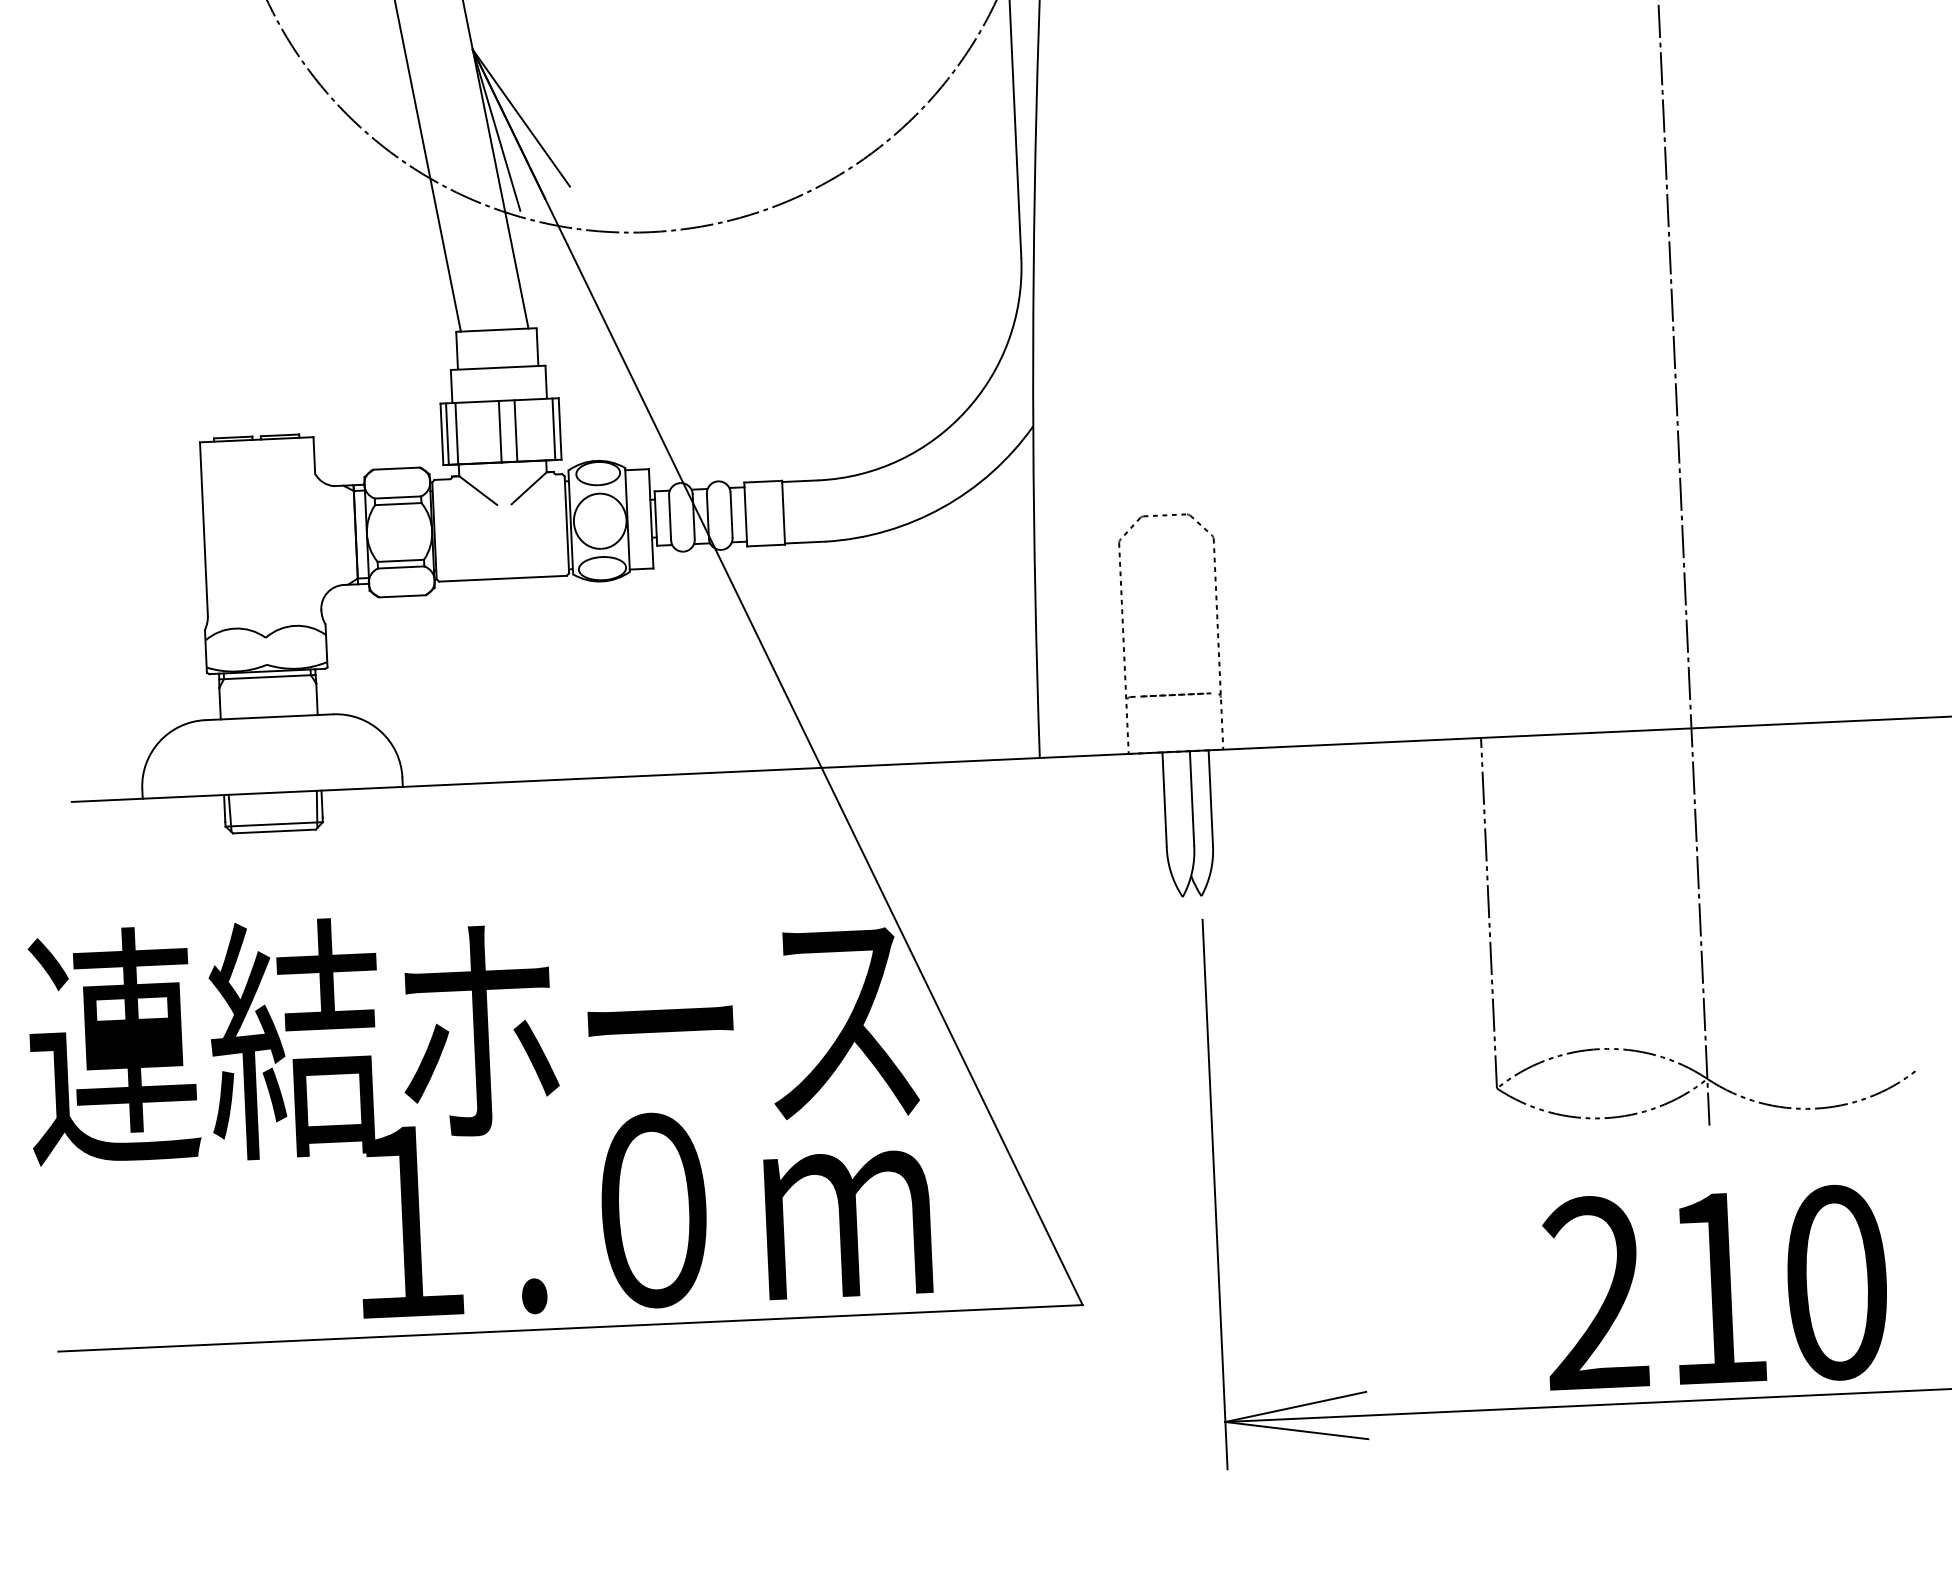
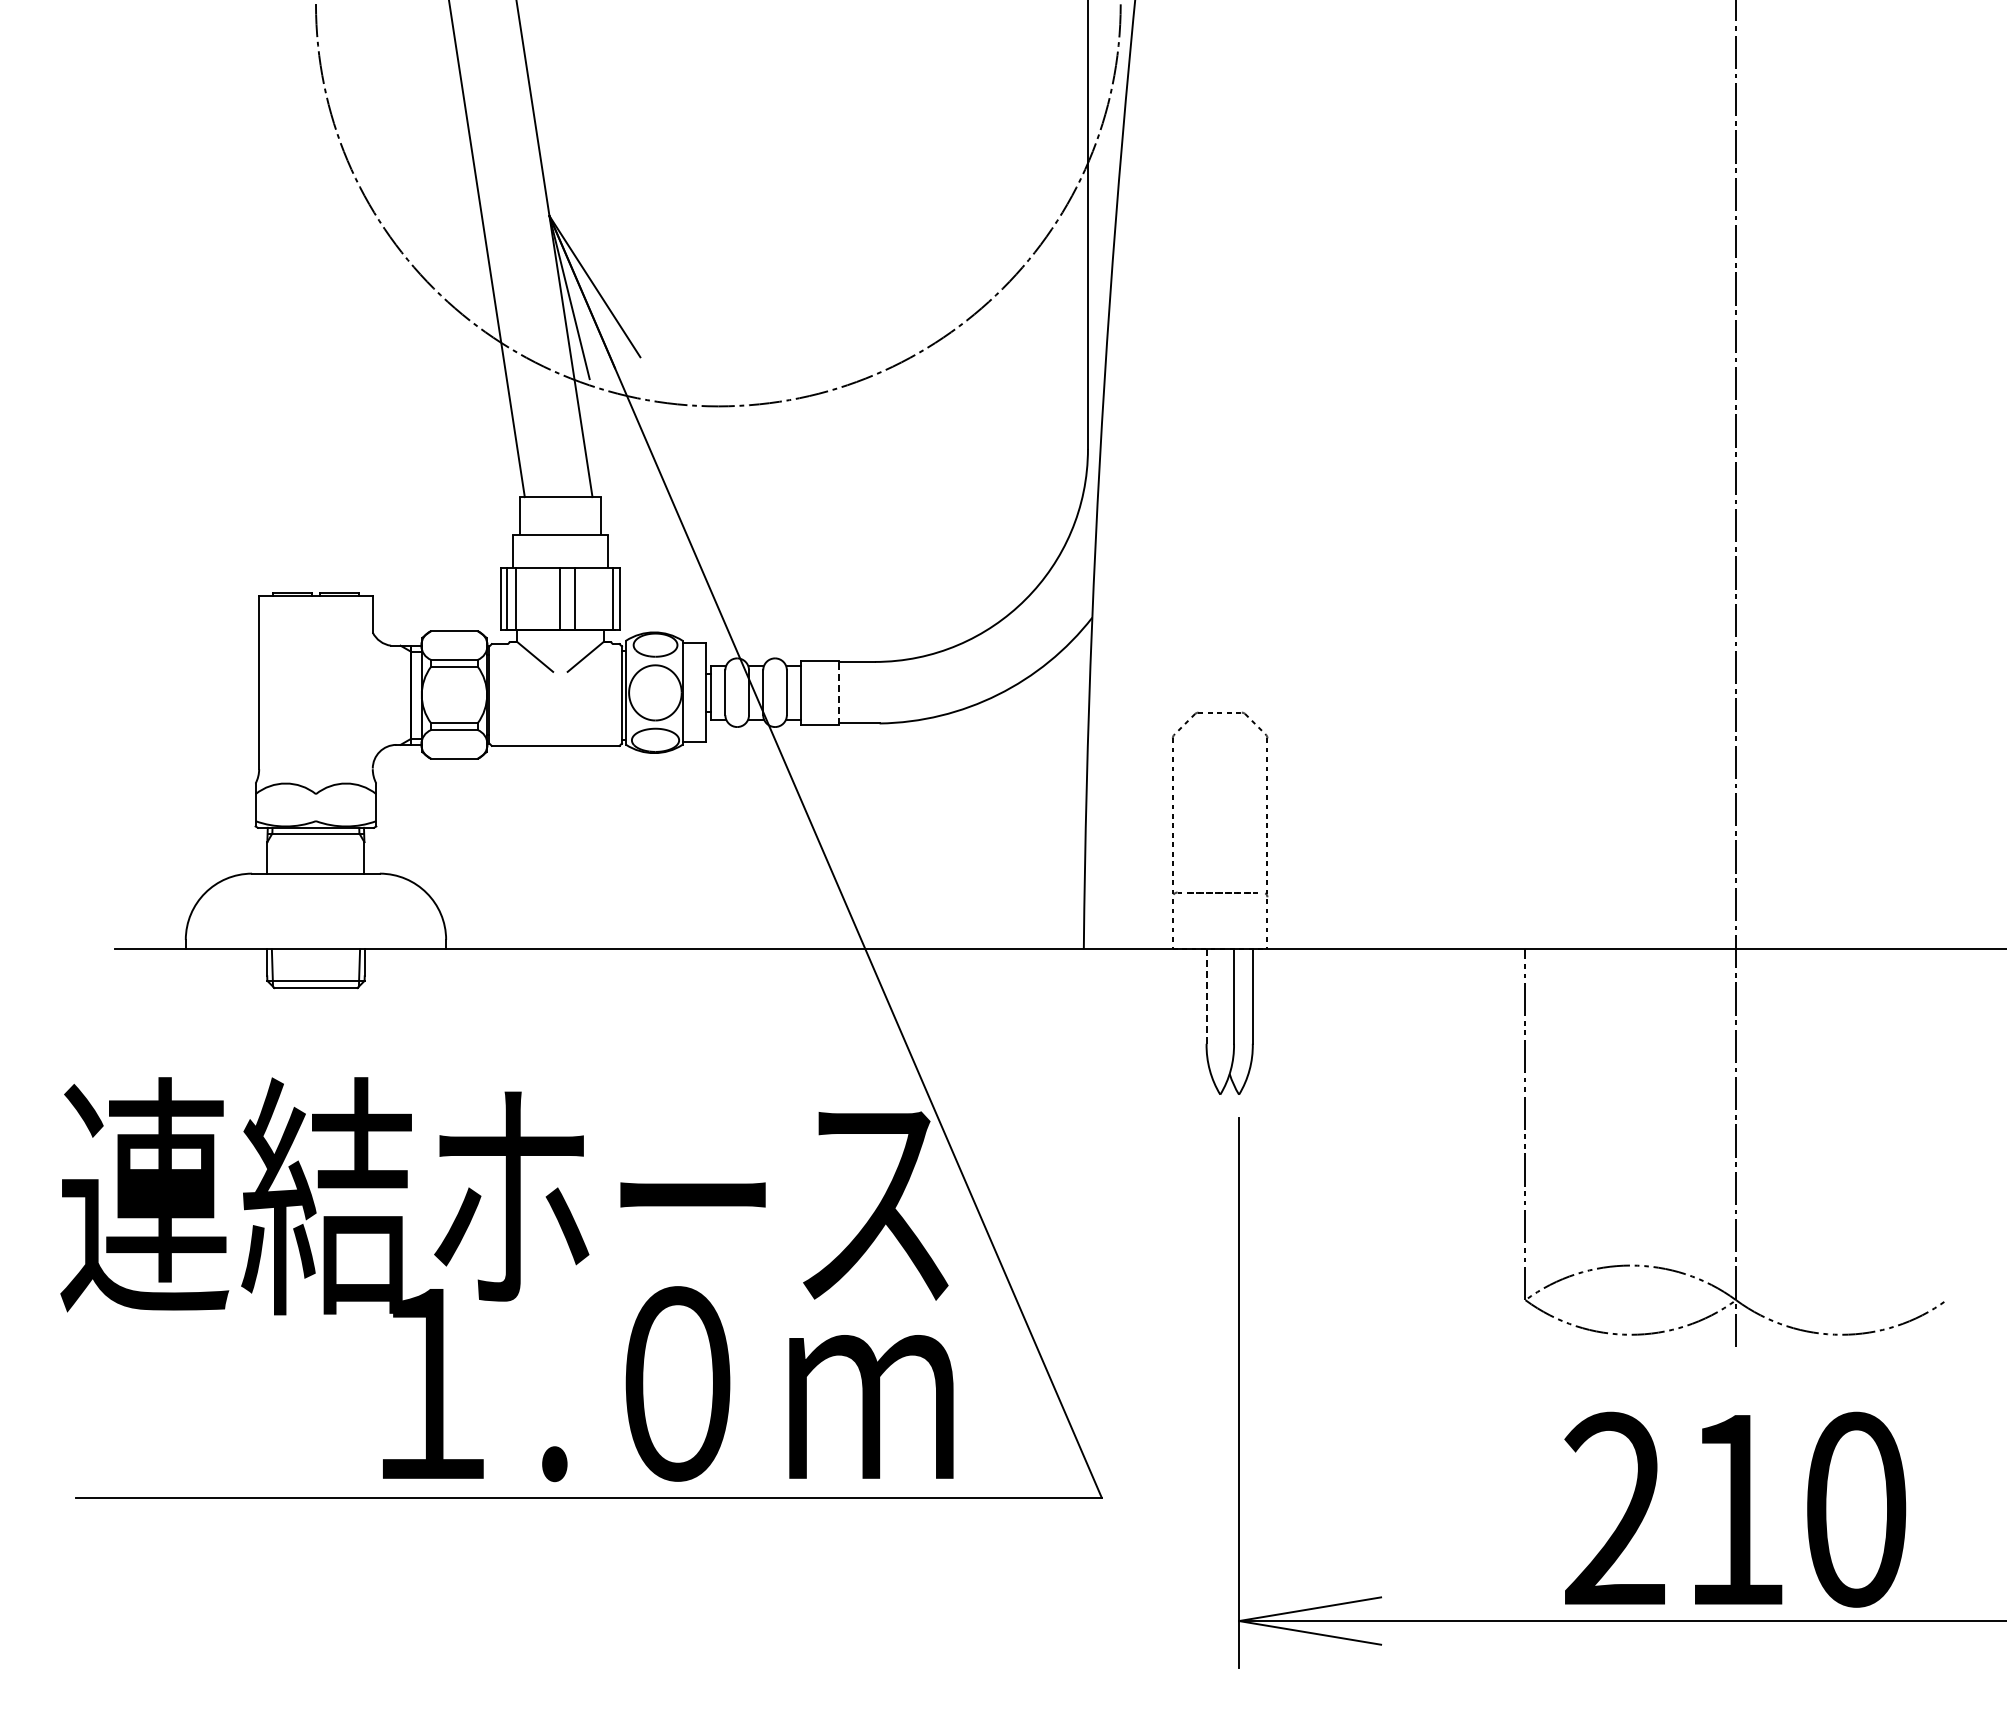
line: (783, 512) -> (838, 692), solid -> dashed
line: (1164, 799) -> (1206, 996), solid -> dashed

